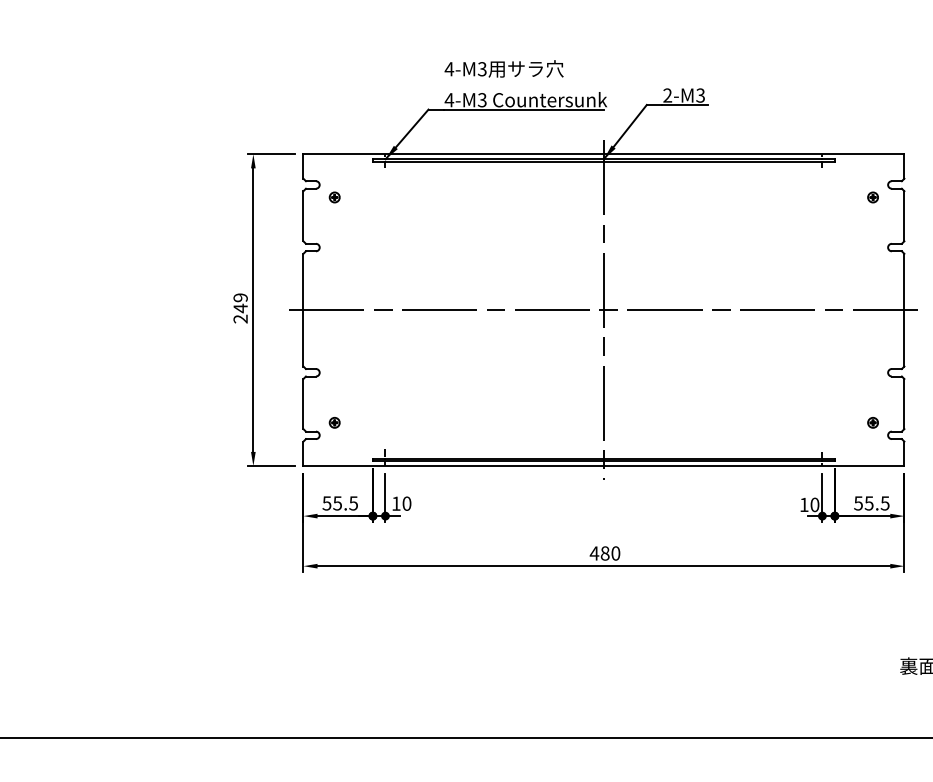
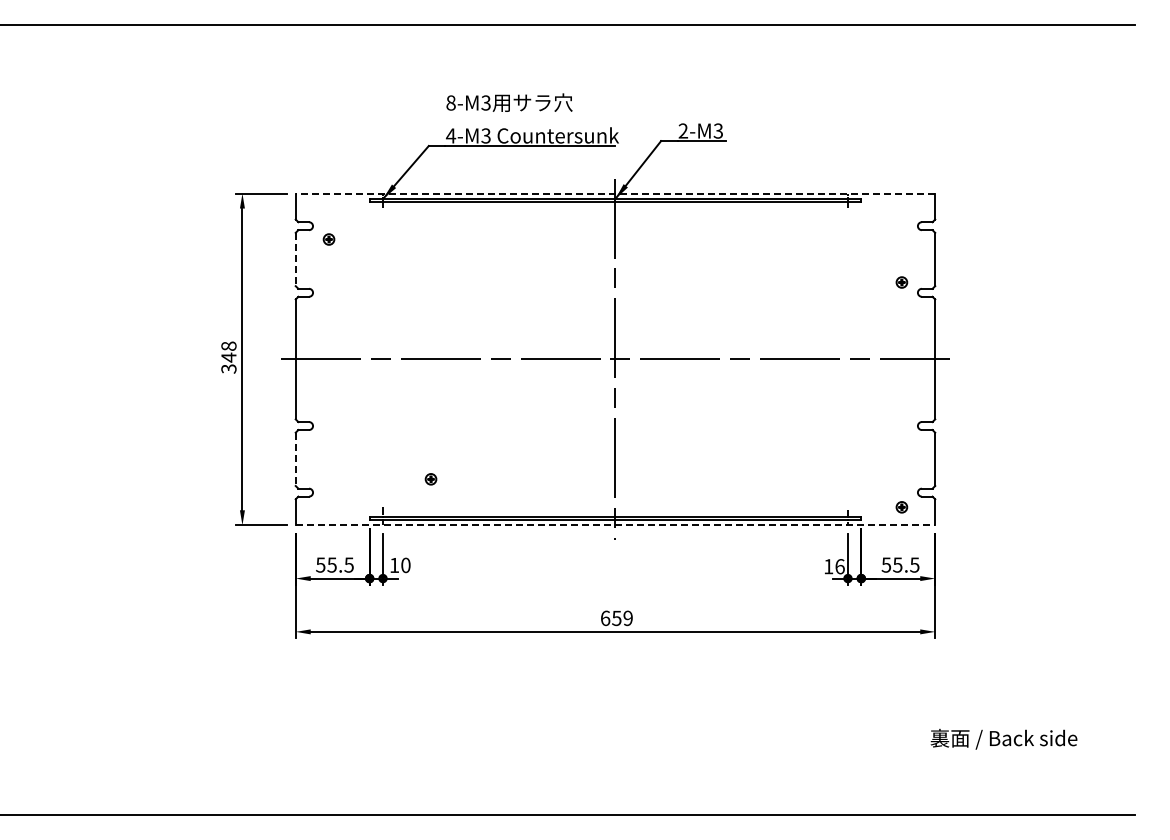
text: (449, 68) -> (451, 102), 4-M3 -> 8-M3
line: (603, 154) -> (615, 193), solid -> dashed
part: (872, 197) -> (901, 282), moved
line: (303, 216) -> (295, 259), solid -> dashed
text: (240, 308) -> (228, 357), 249 -> 348
line: (303, 404) -> (295, 459), solid -> dashed
part: (334, 422) -> (430, 479), moved
part: (872, 422) -> (901, 507), moved
line: (603, 466) -> (615, 525), solid -> dashed
text: (814, 504) -> (839, 566), 10 -> 16
text: (604, 553) -> (616, 618), 480 -> 659

